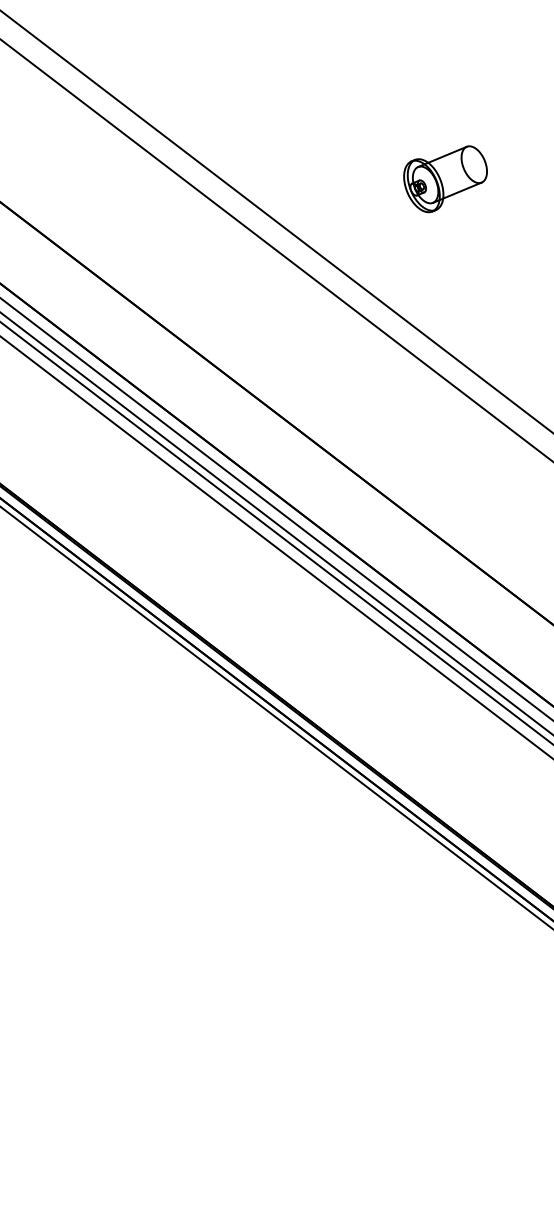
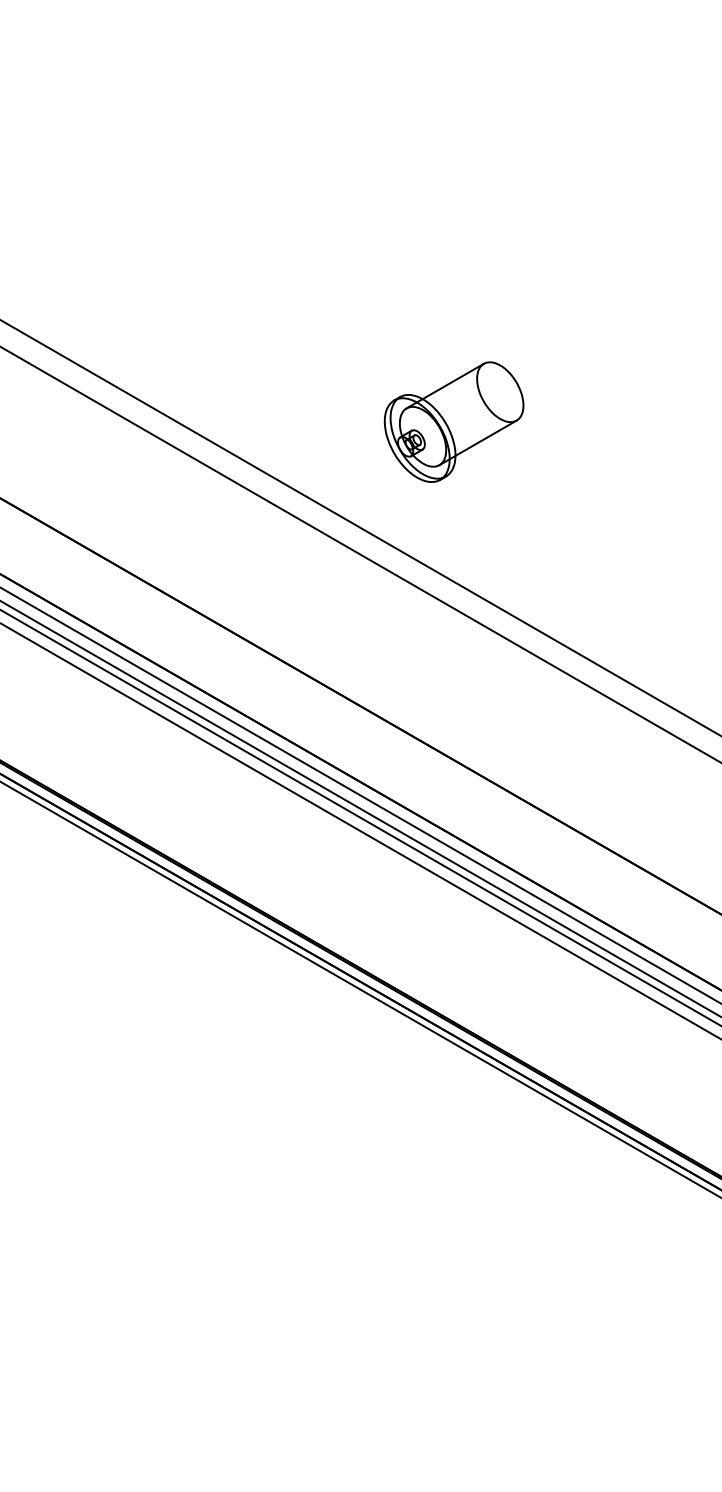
part: (444, 178) -> (453, 421), size x1.67

